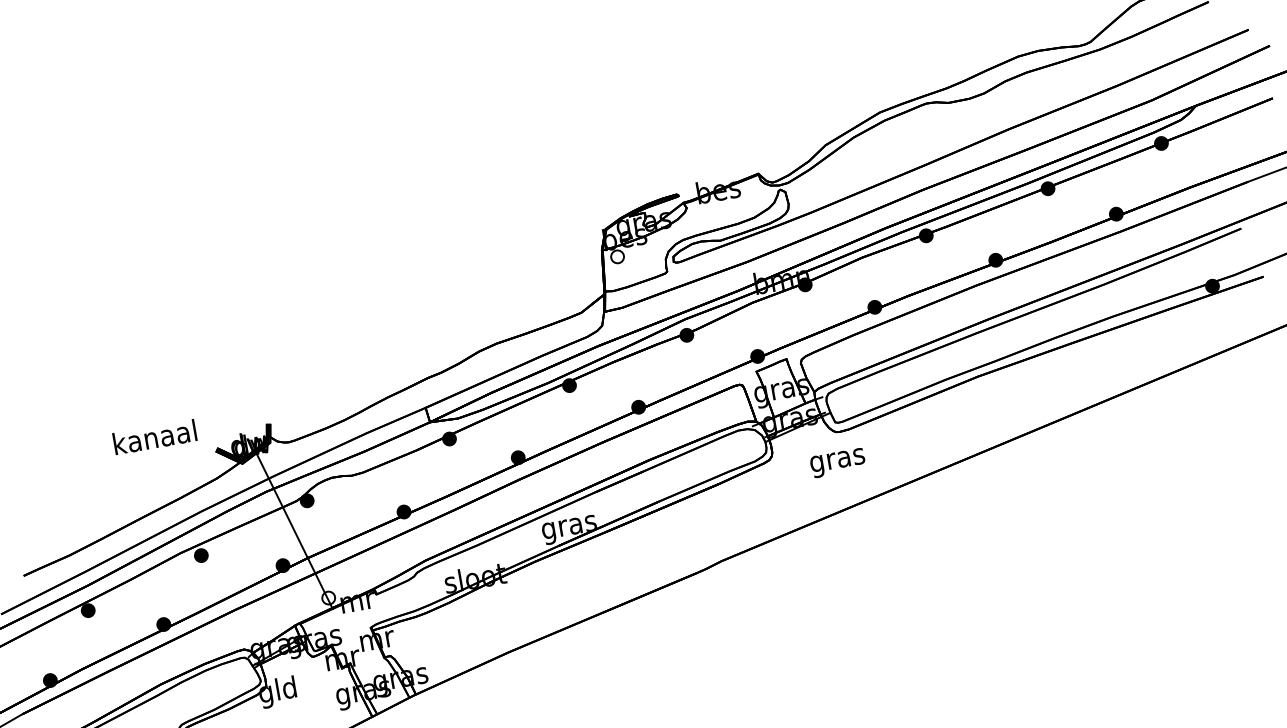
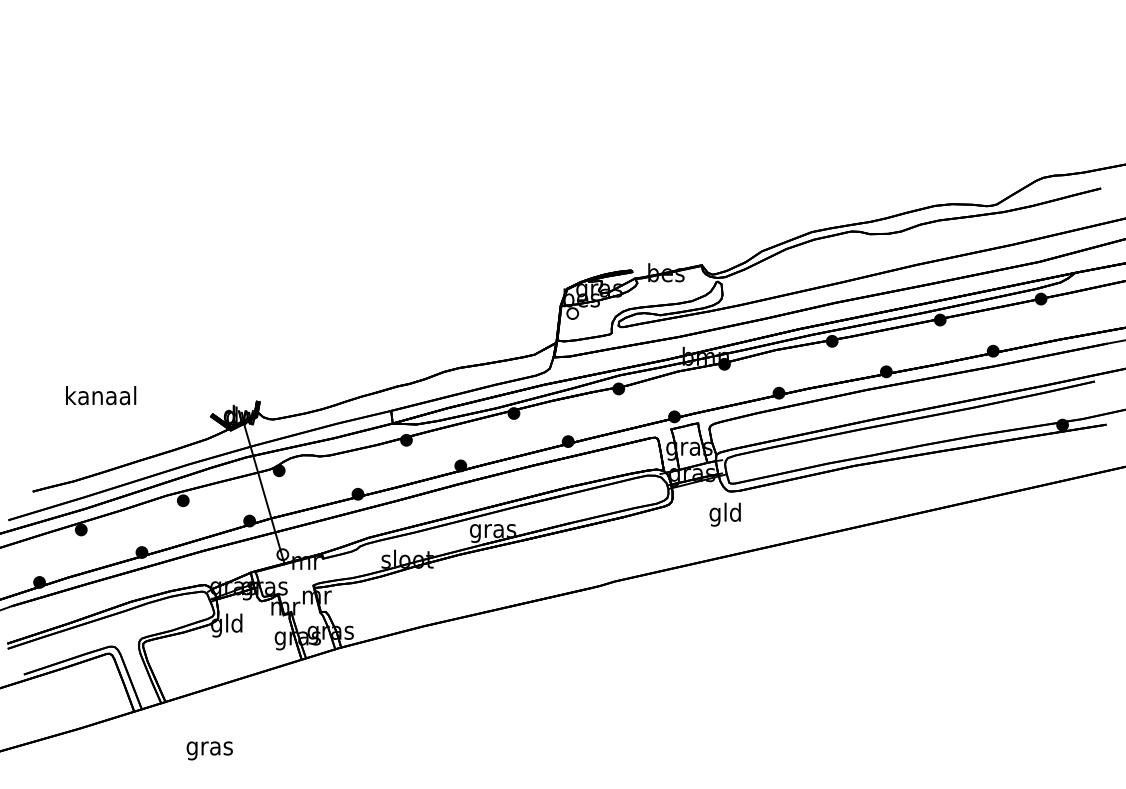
text: (155, 436) -> (101, 395), moved
text: (837, 459) -> (725, 514), gras -> gld

